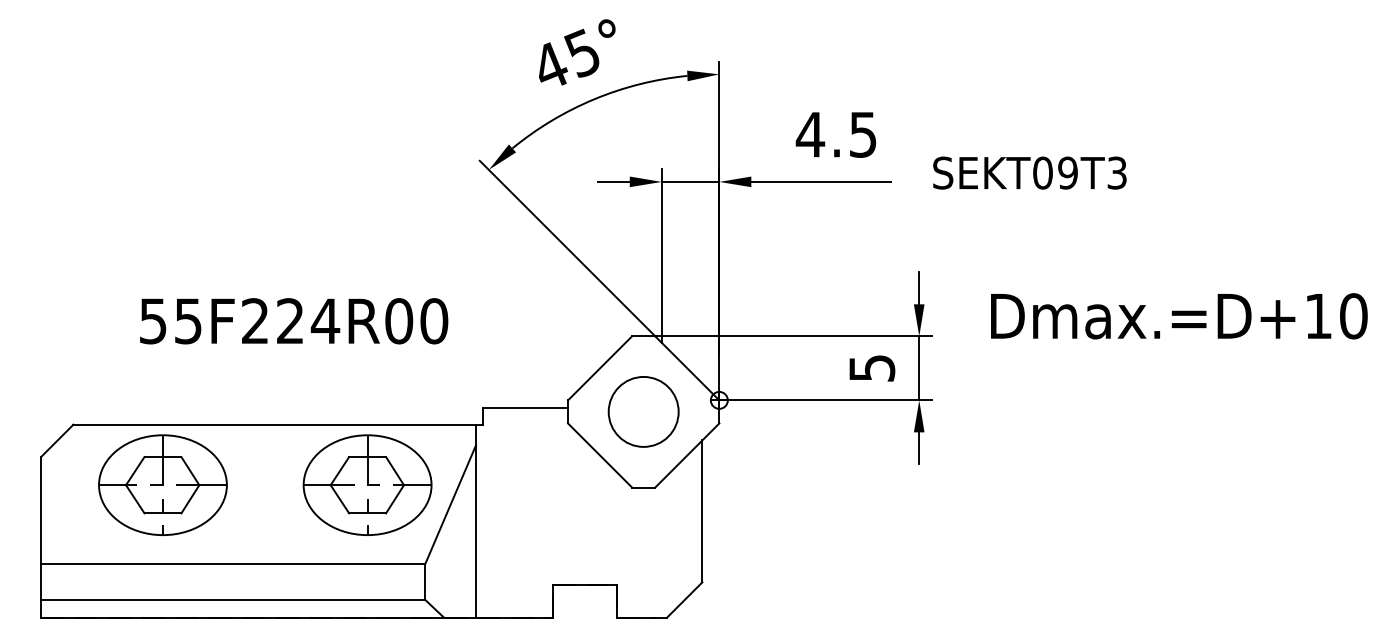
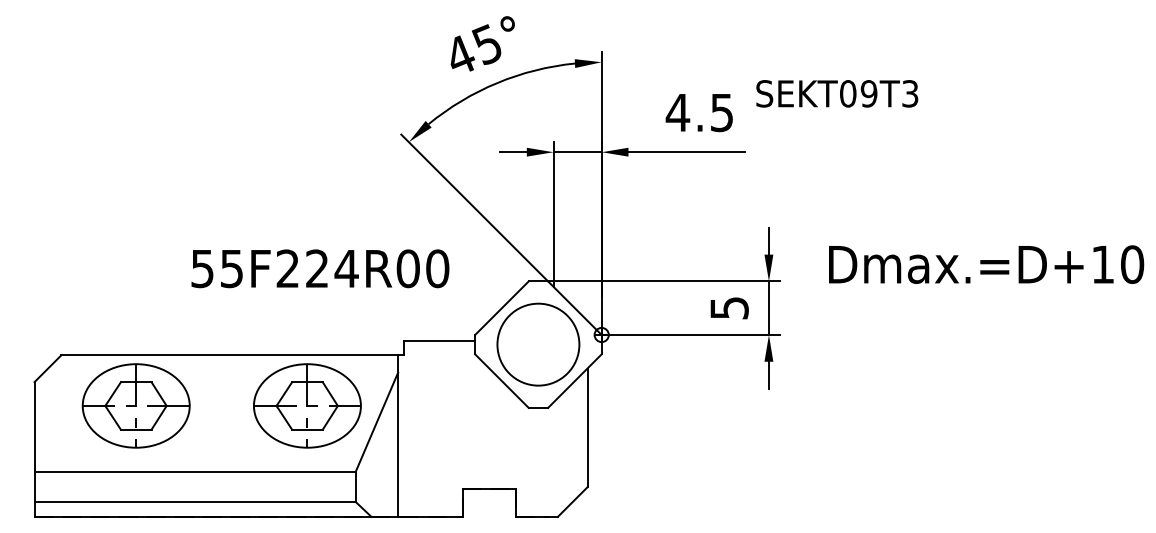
text: (1029, 172) -> (836, 93), moved
text: (294, 321) -> (320, 269), moved
circle: (643, 411) -> (538, 344), size x1.4

